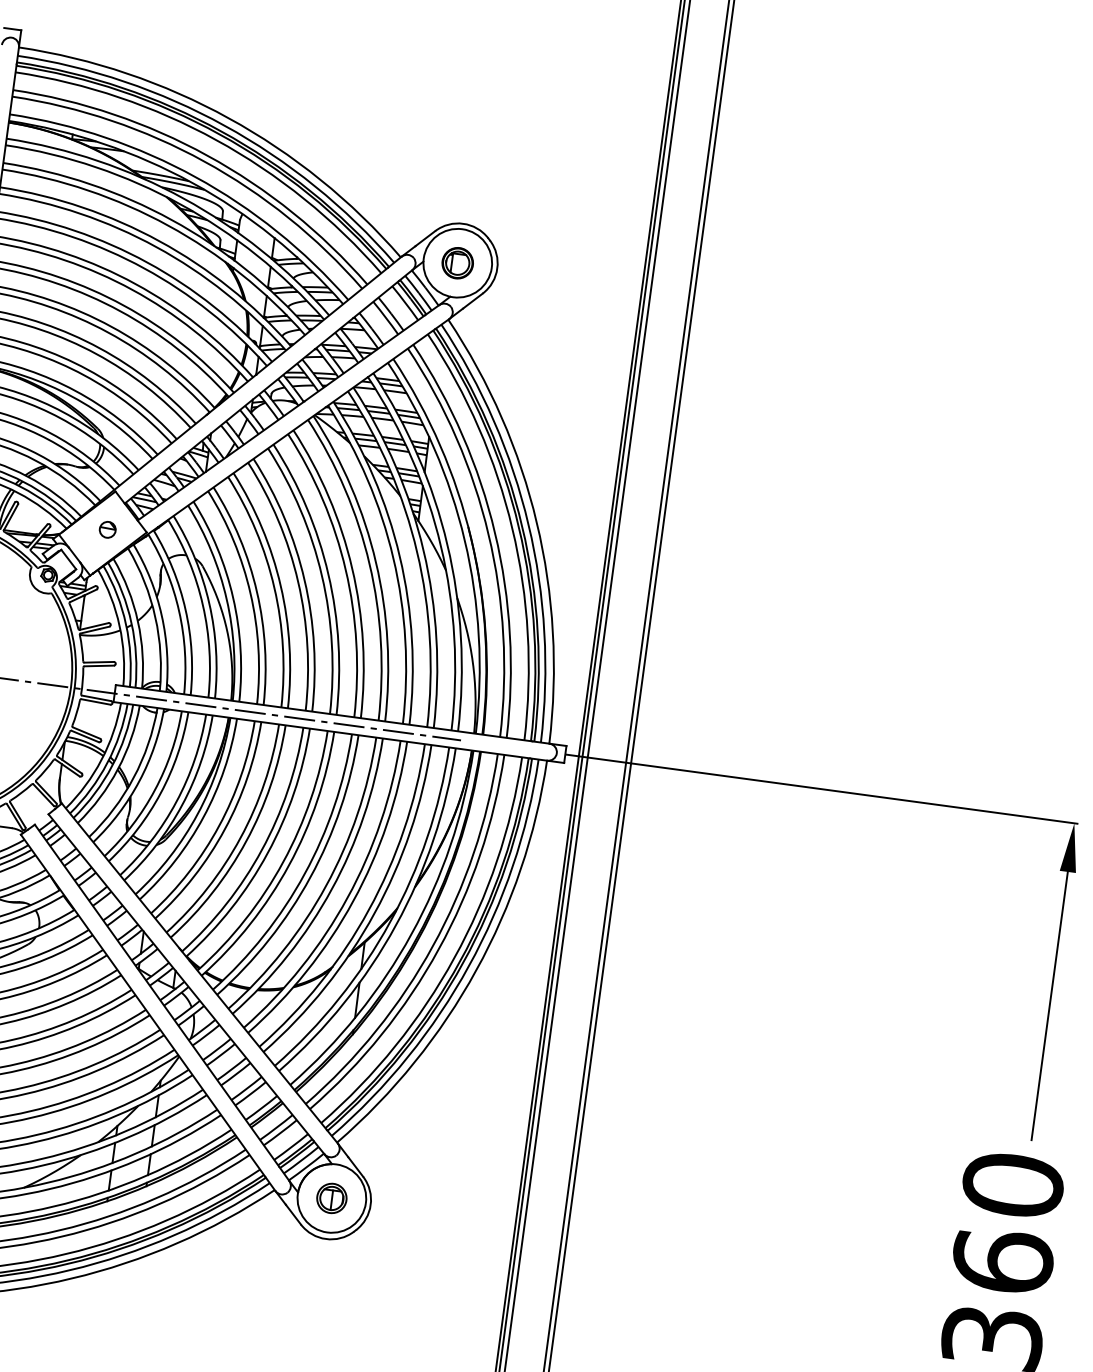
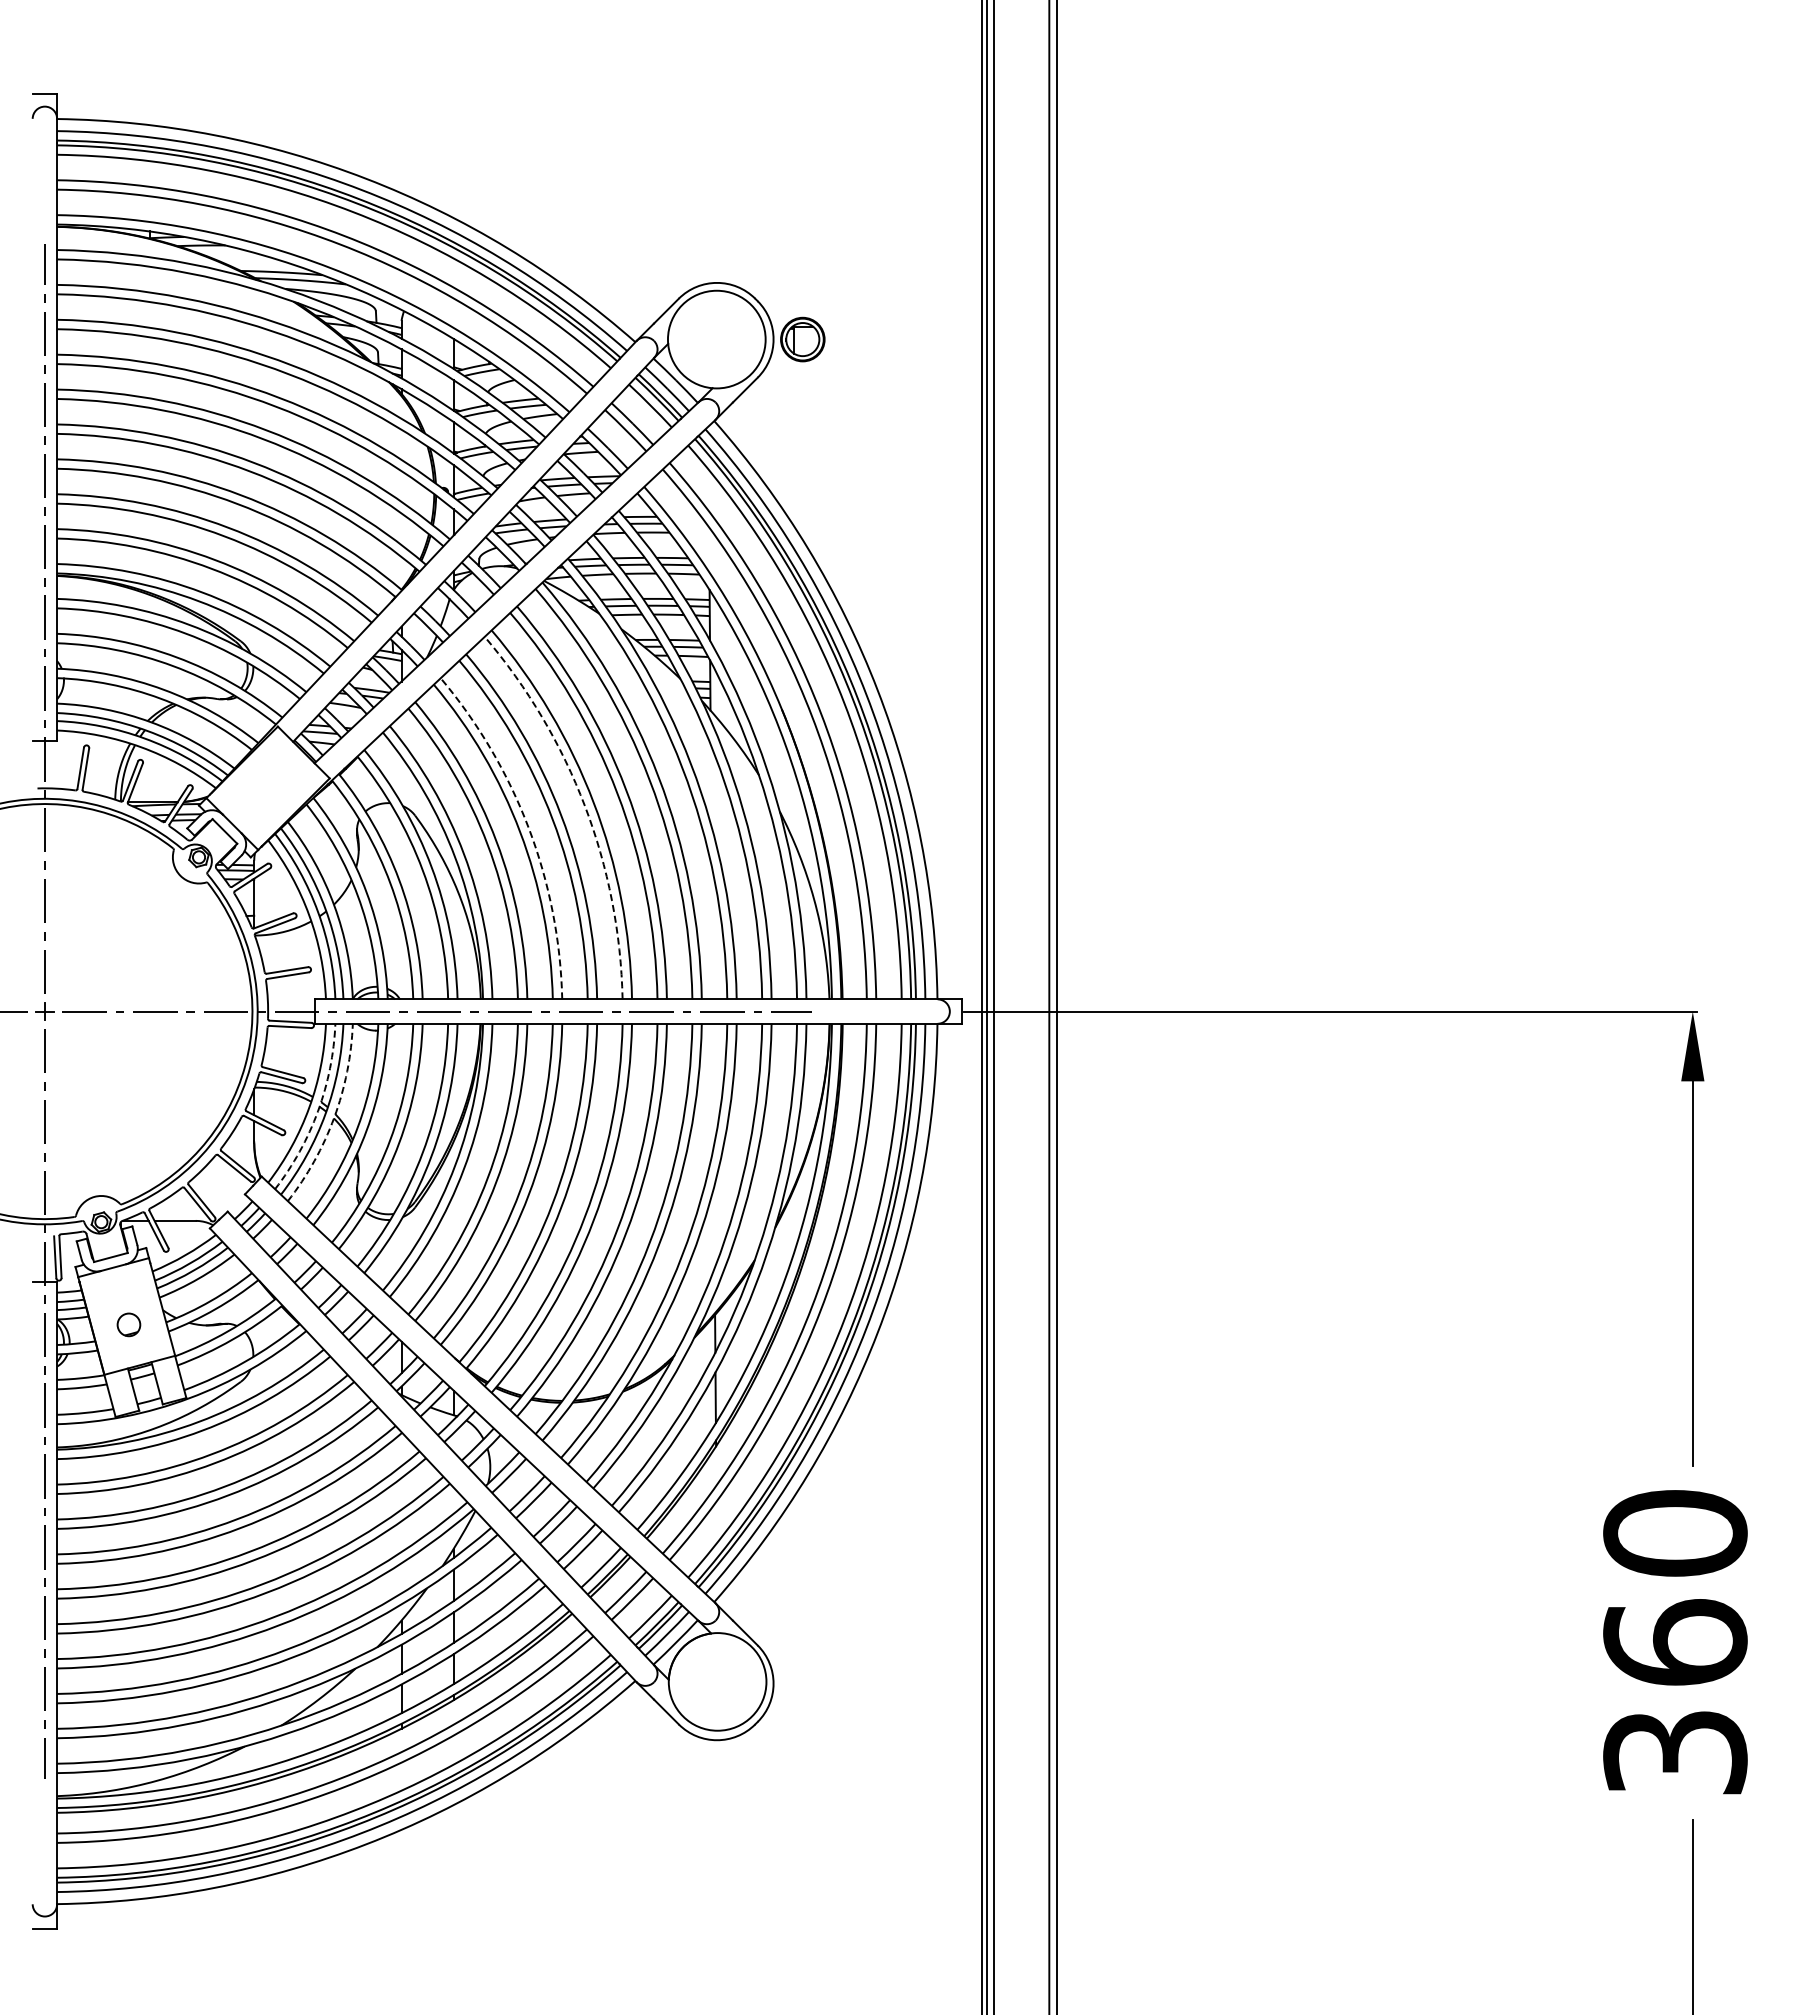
part: (457, 263) -> (802, 339), moved
part: (107, 529) -> (274, 781), removed
arc: (322, 576) -> (585, 806), solid -> dashed
arc: (280, 586) -> (528, 828), solid -> dashed
arc: (107, 763) -> (318, 1111), solid -> dashed
arc: (118, 769) -> (334, 1117), solid -> dashed
part: (331, 1198) -> (717, 1681), removed

